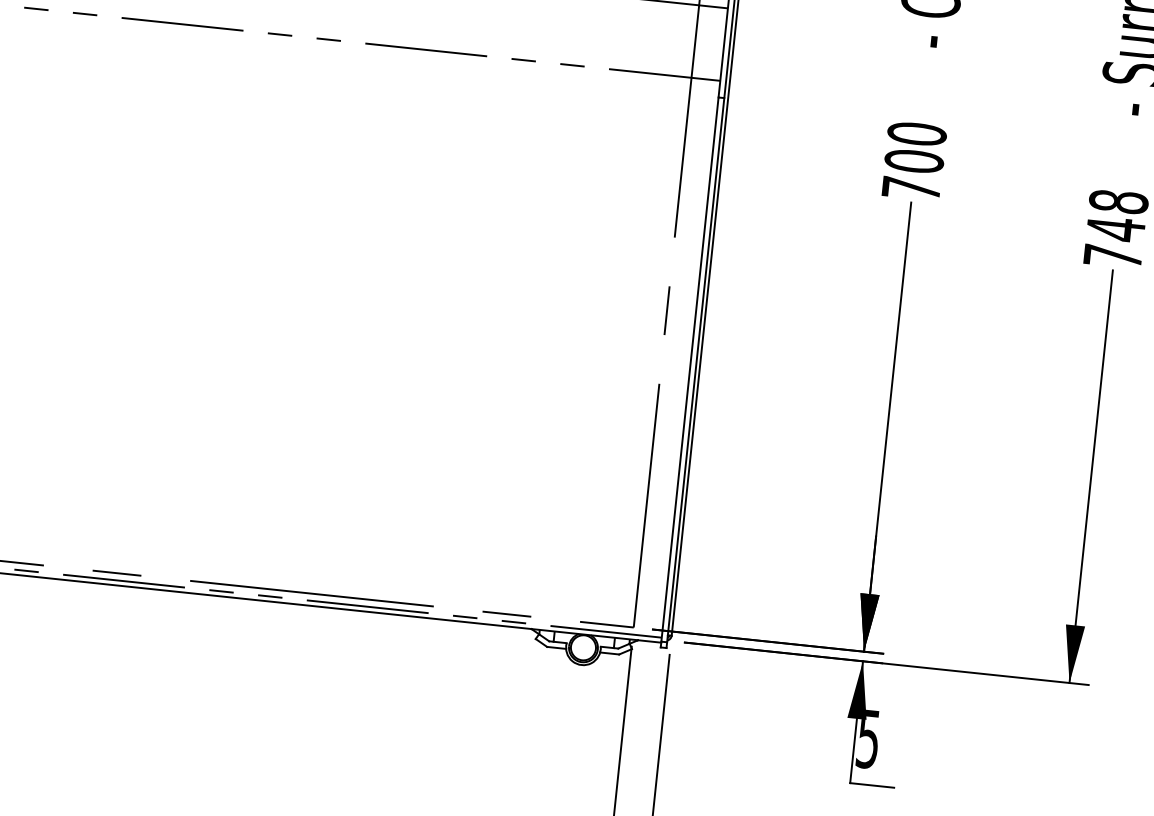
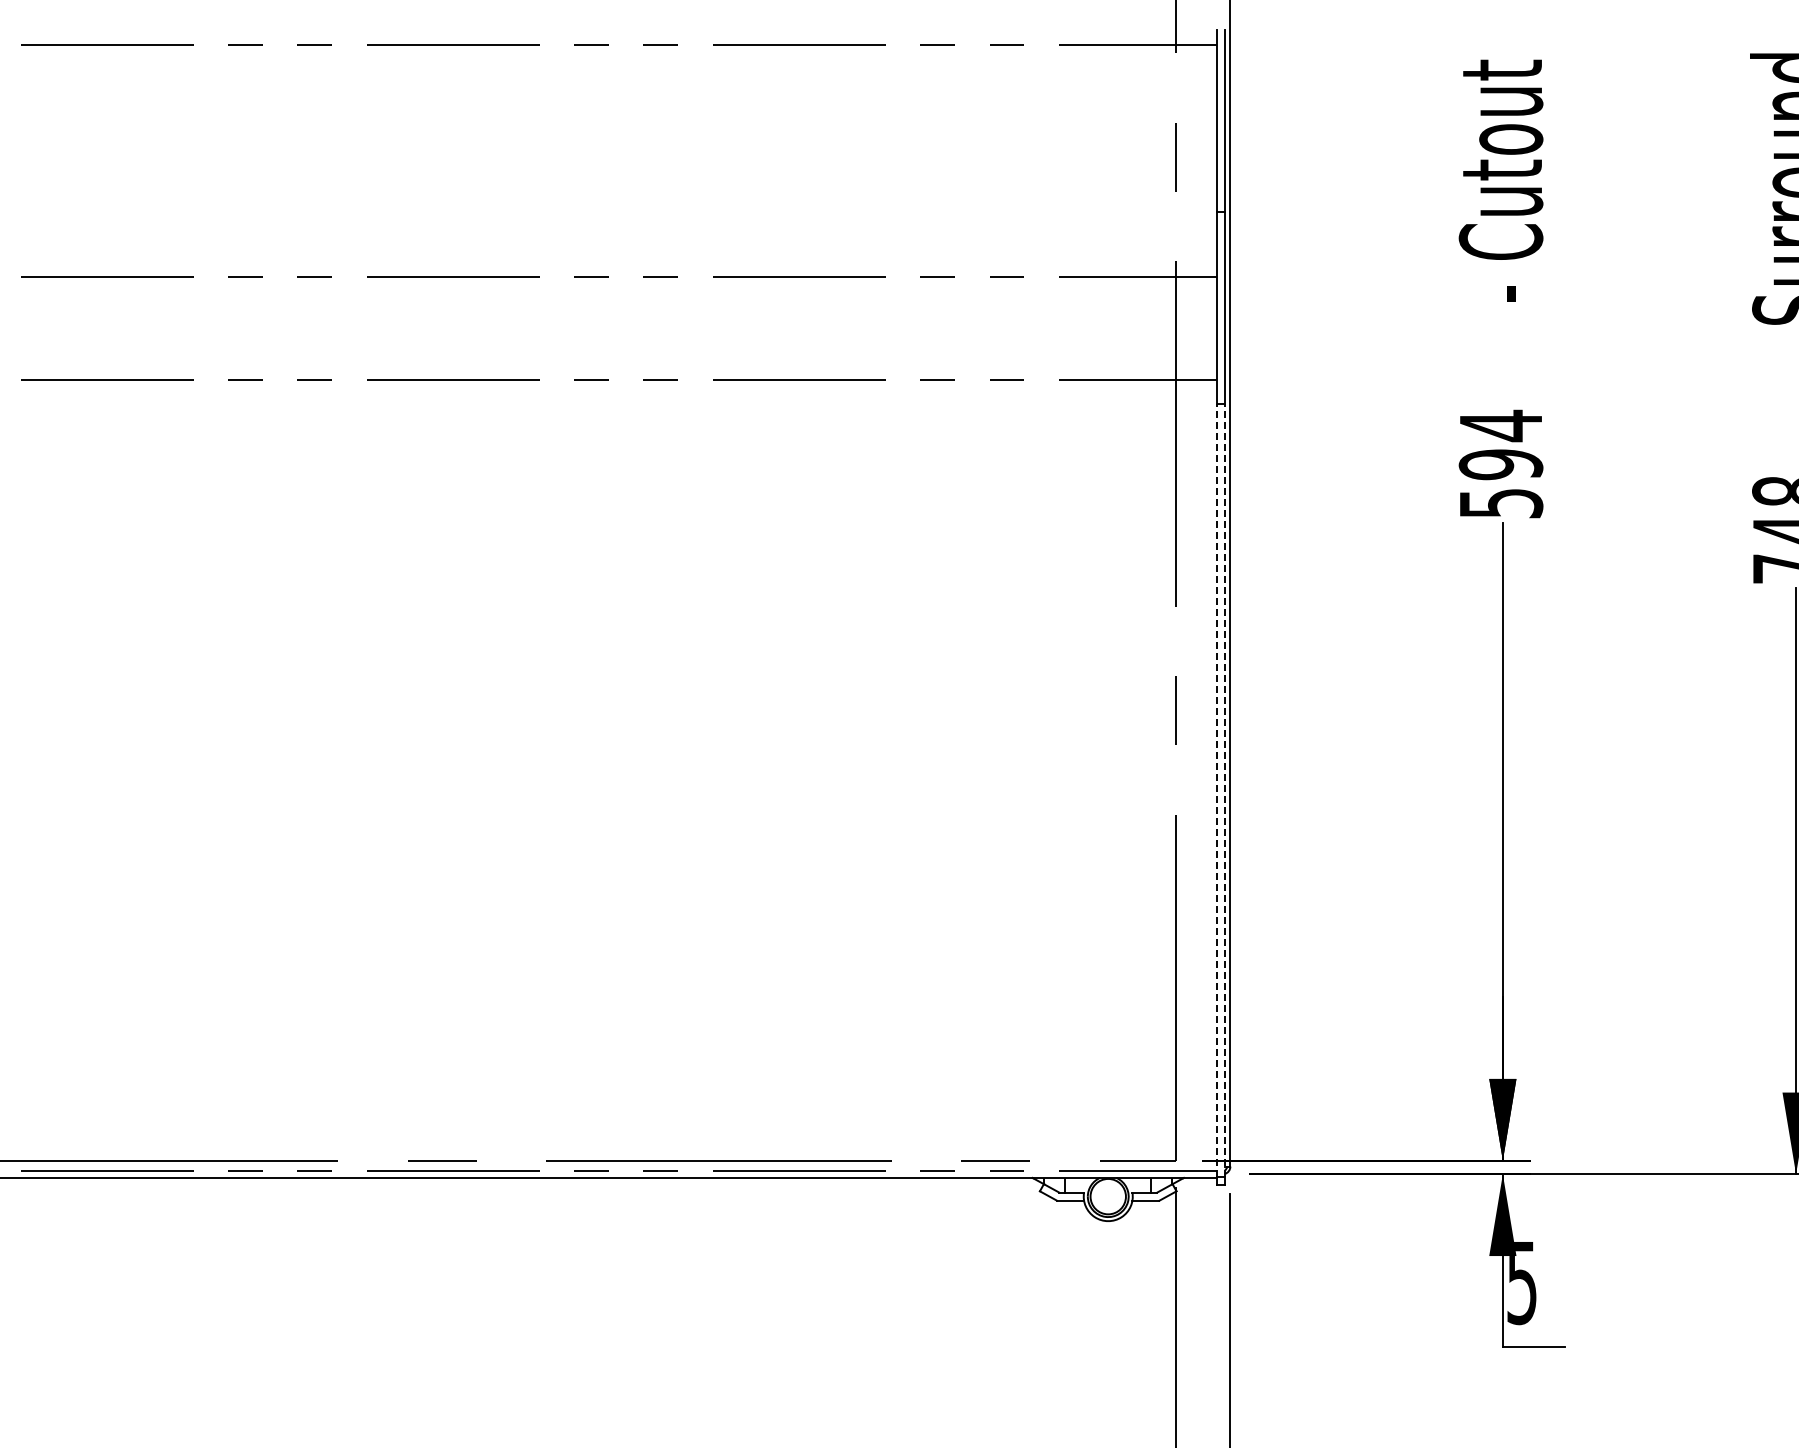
text: (913, 160) -> (1500, 463), 700 -> 594
line: (689, 369) -> (1216, 789), solid -> dashed
line: (695, 369) -> (1224, 789), solid -> dashed

